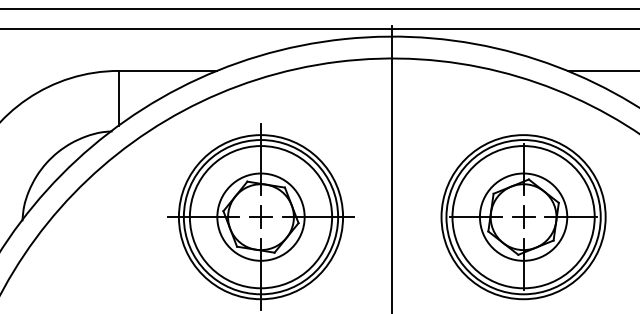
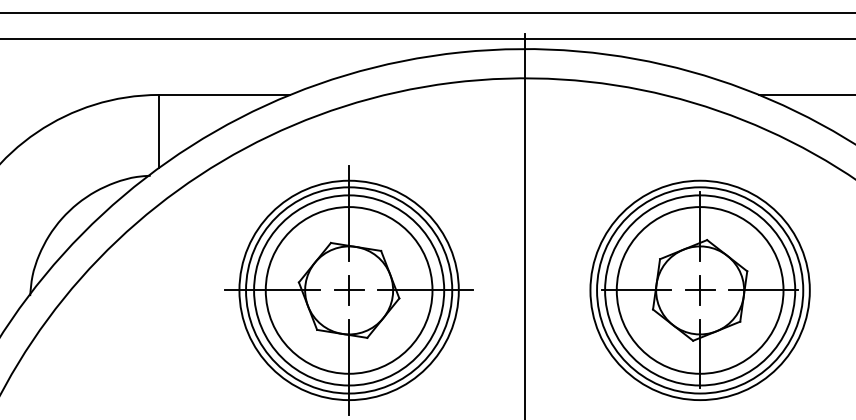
circle: (260, 217) -> (348, 290), size x1.43
circle: (523, 217) -> (699, 290), size x1.43

